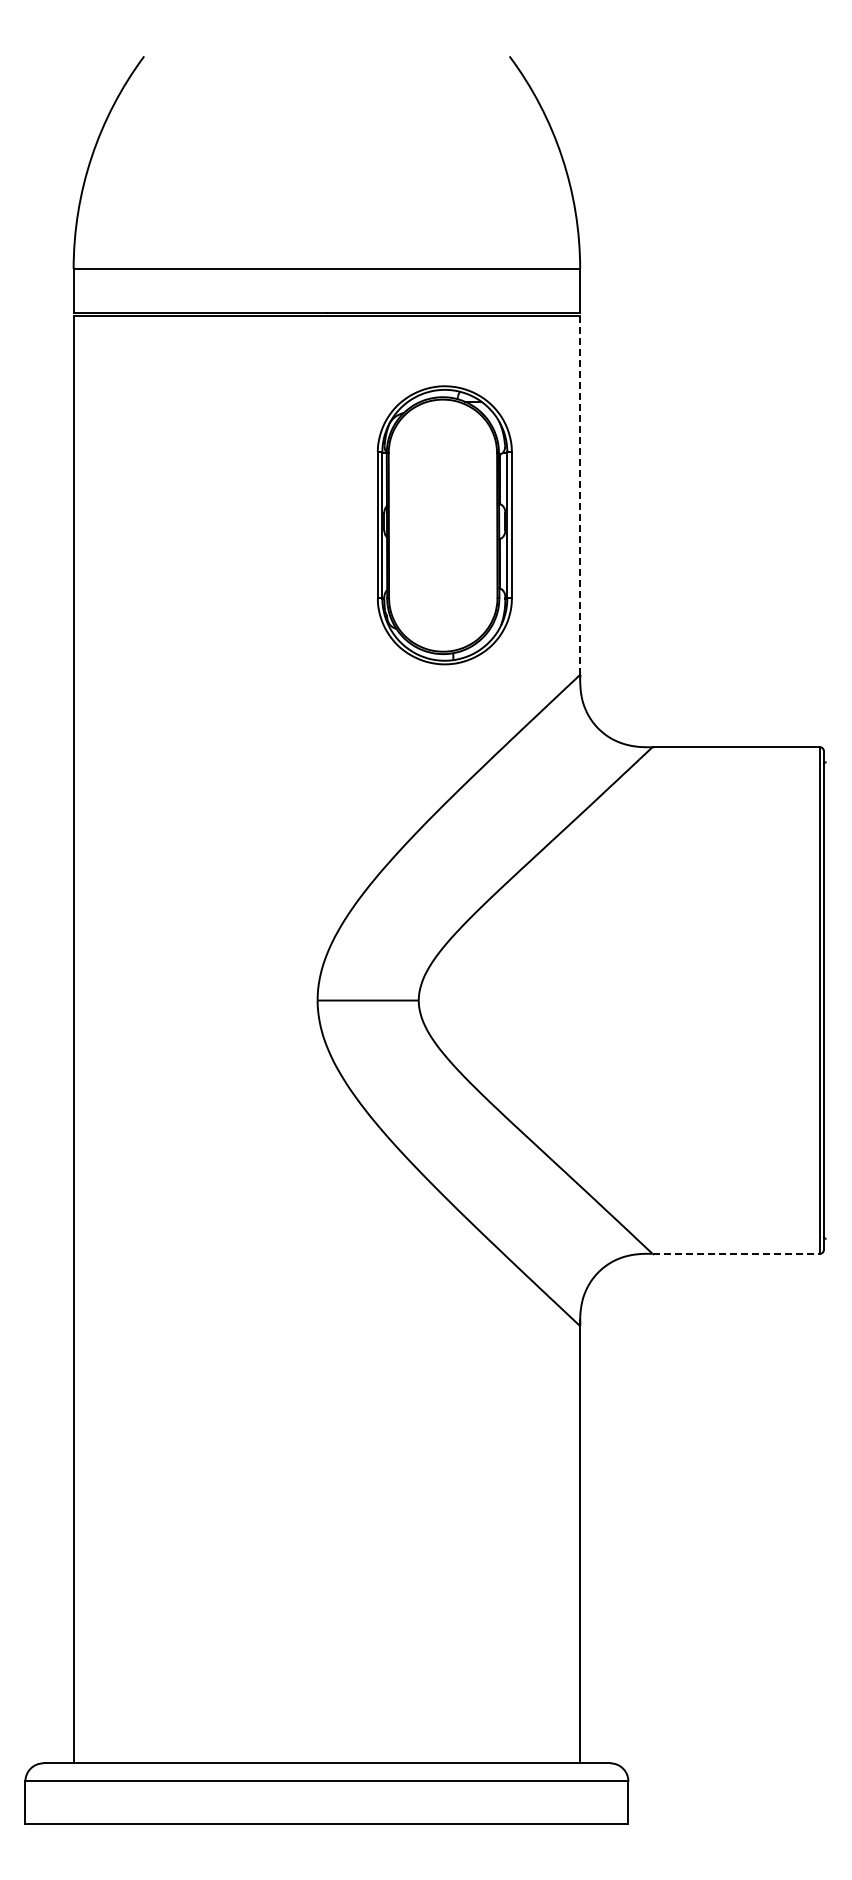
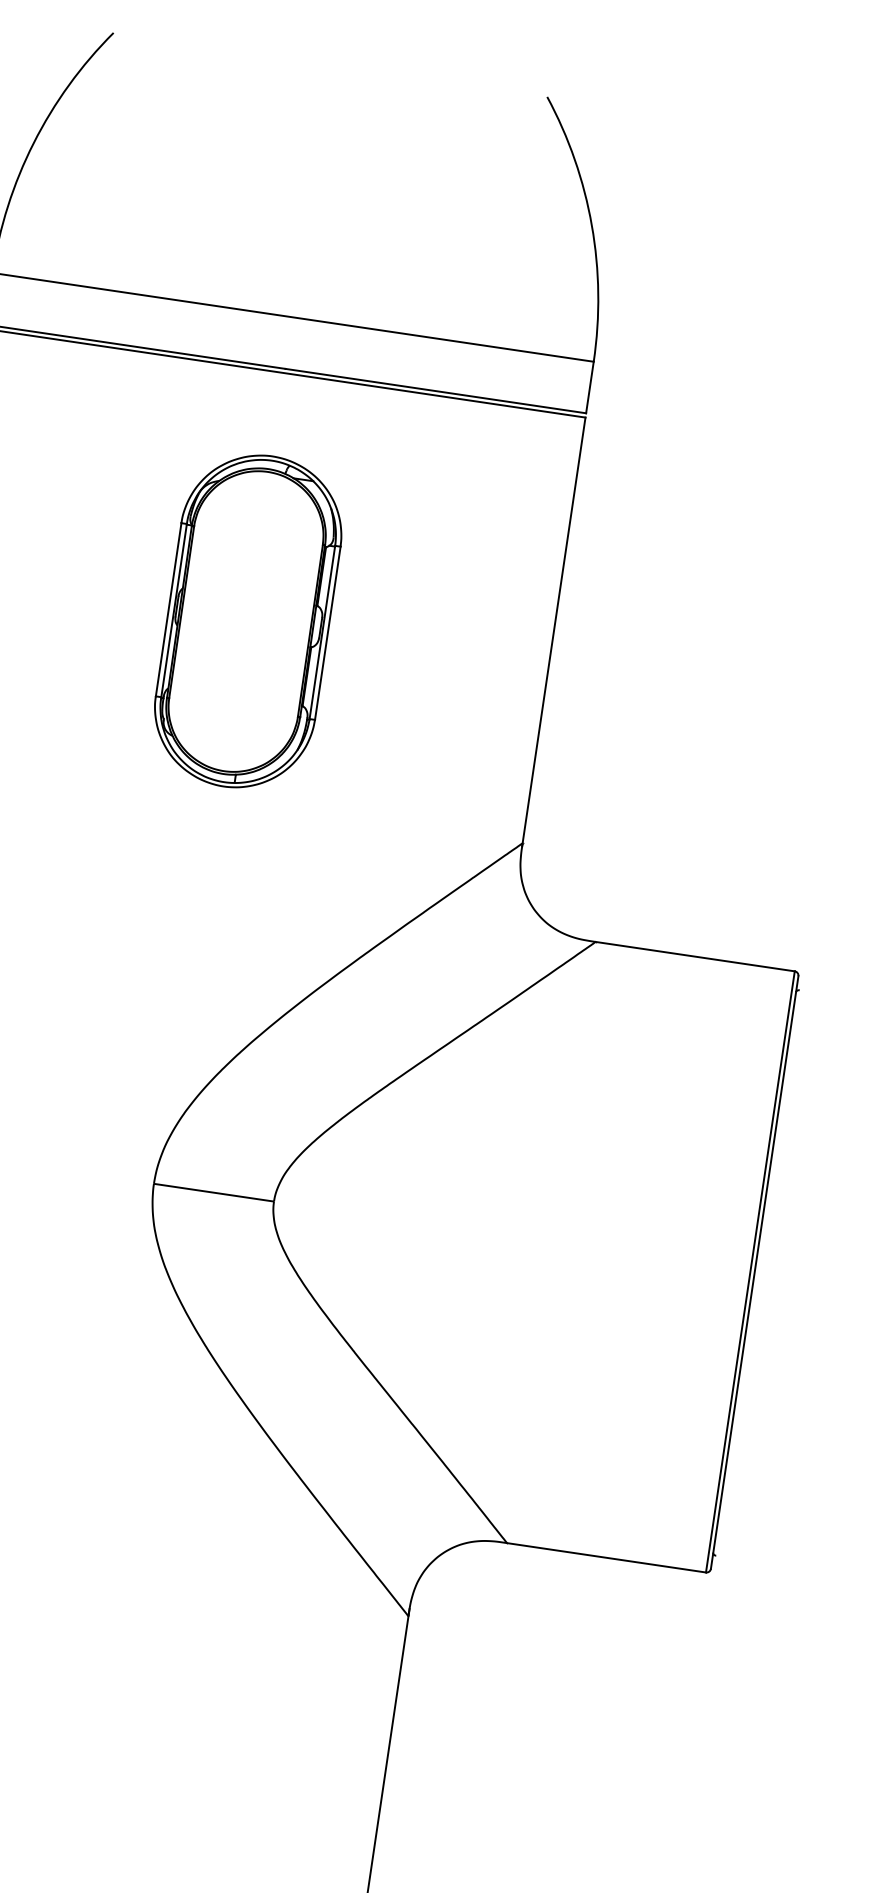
line: (580, 495) -> (554, 630), dashed -> solid
part: (444, 525) -> (247, 621), moved
line: (736, 1253) -> (606, 1557), dashed -> solid

